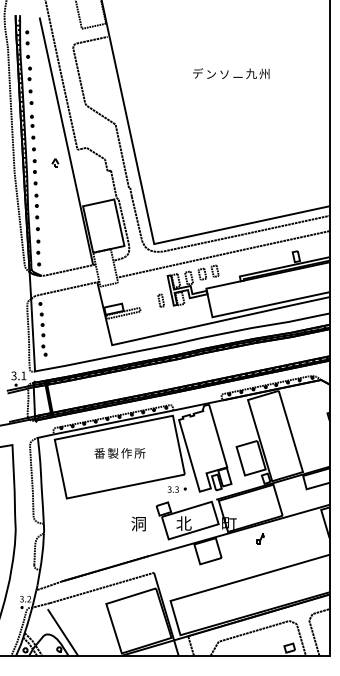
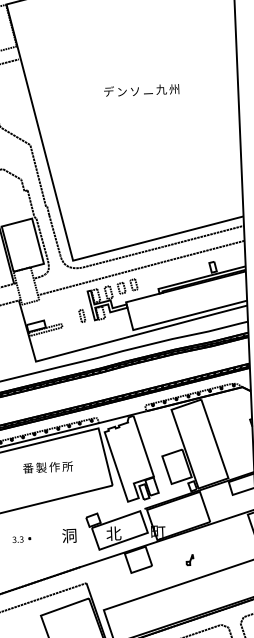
part: (176, 489) -> (21, 539), moved
part: (260, 538) -> (190, 559), moved

